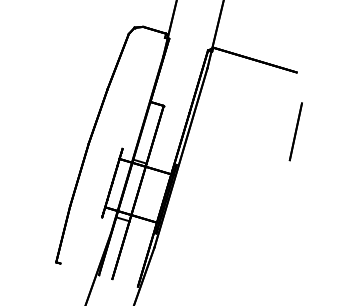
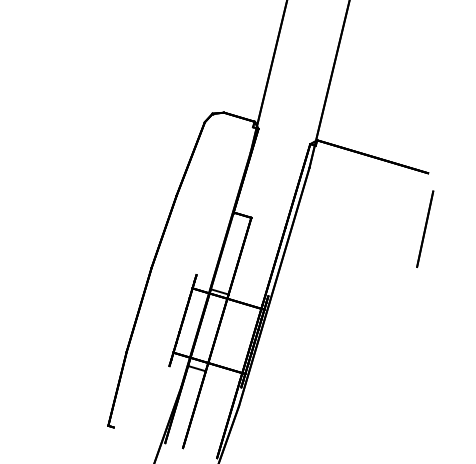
line: (296, 131) -> (425, 228), moved

